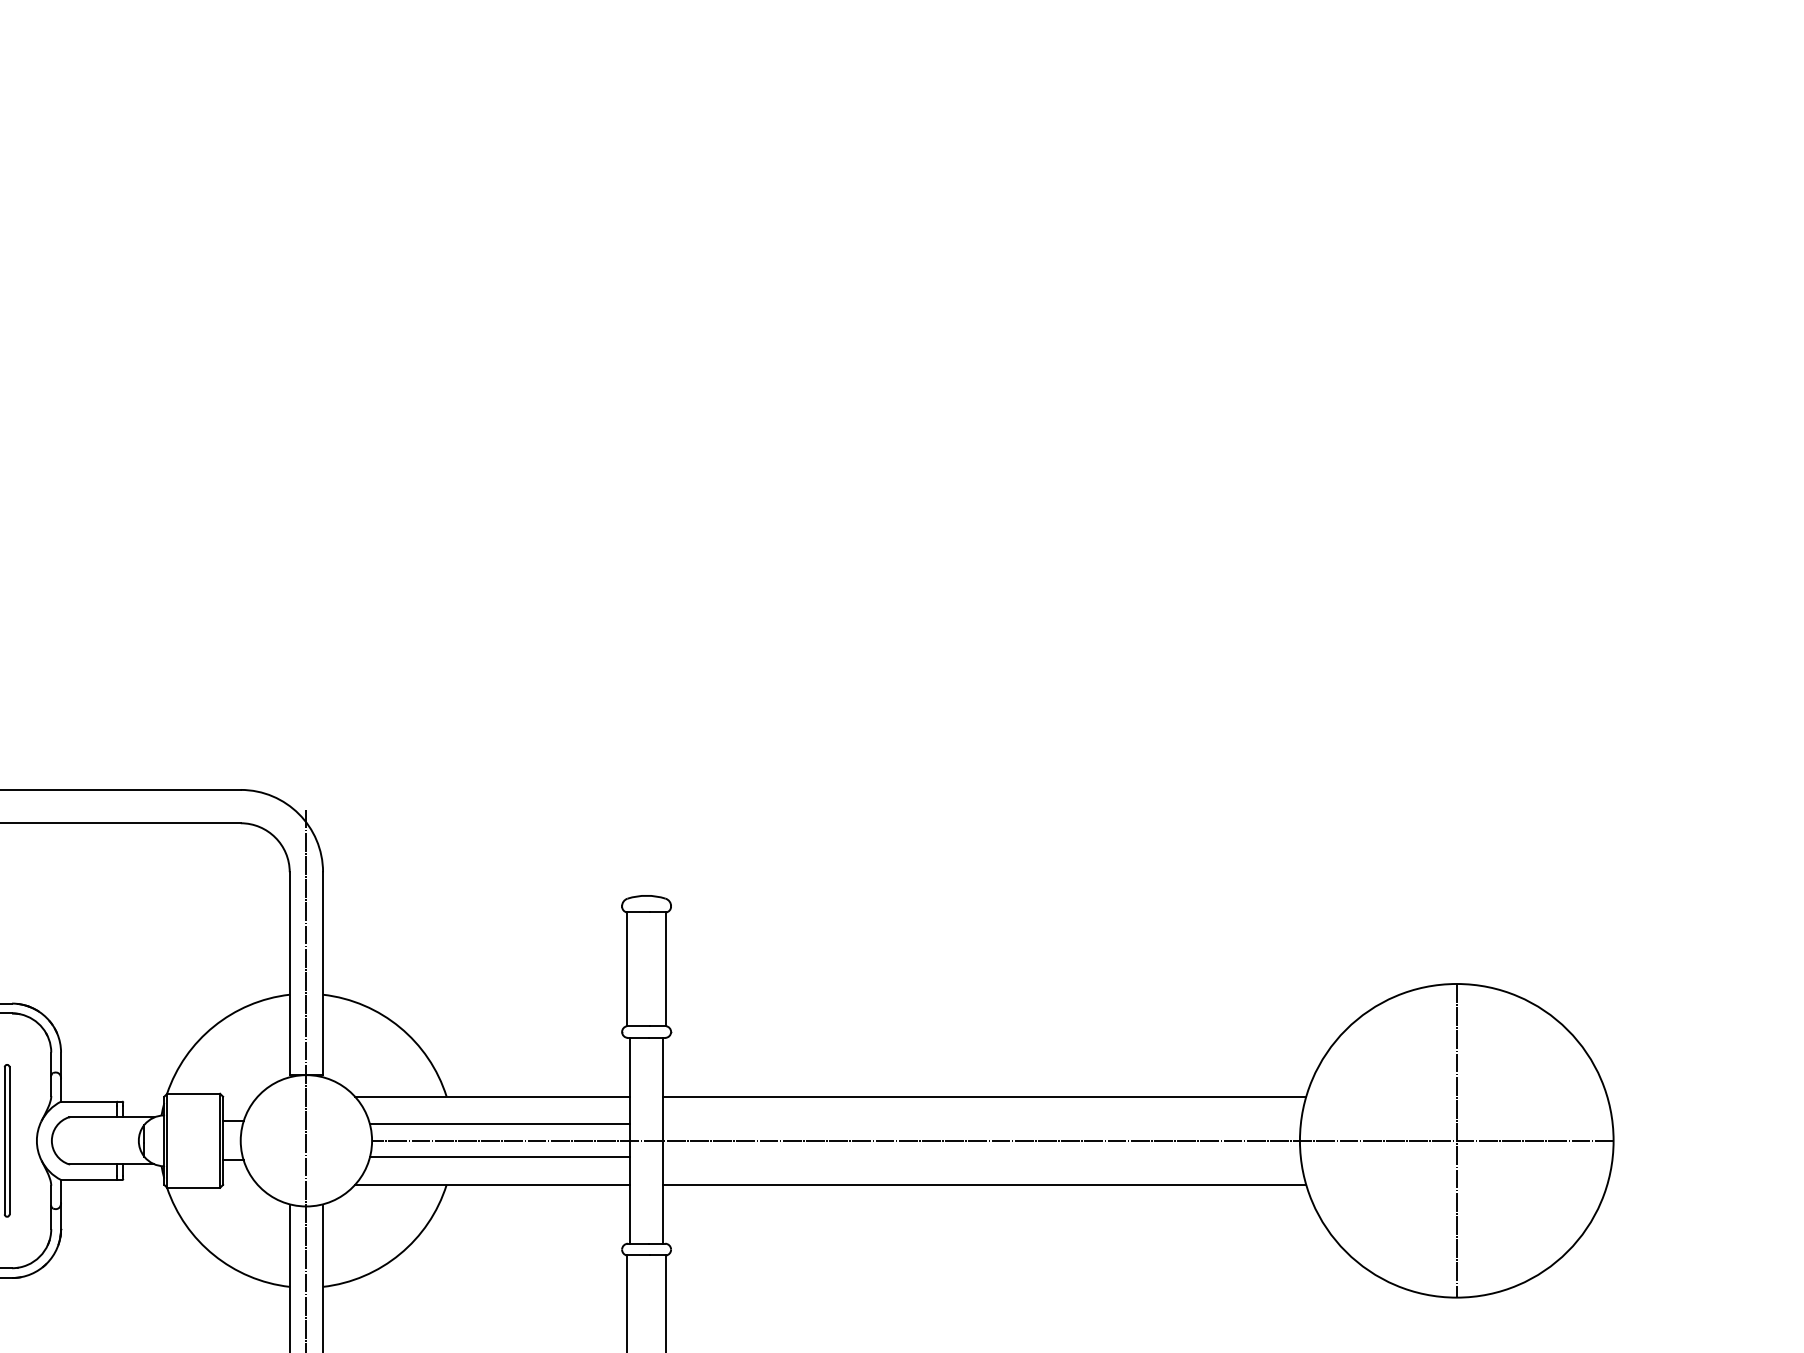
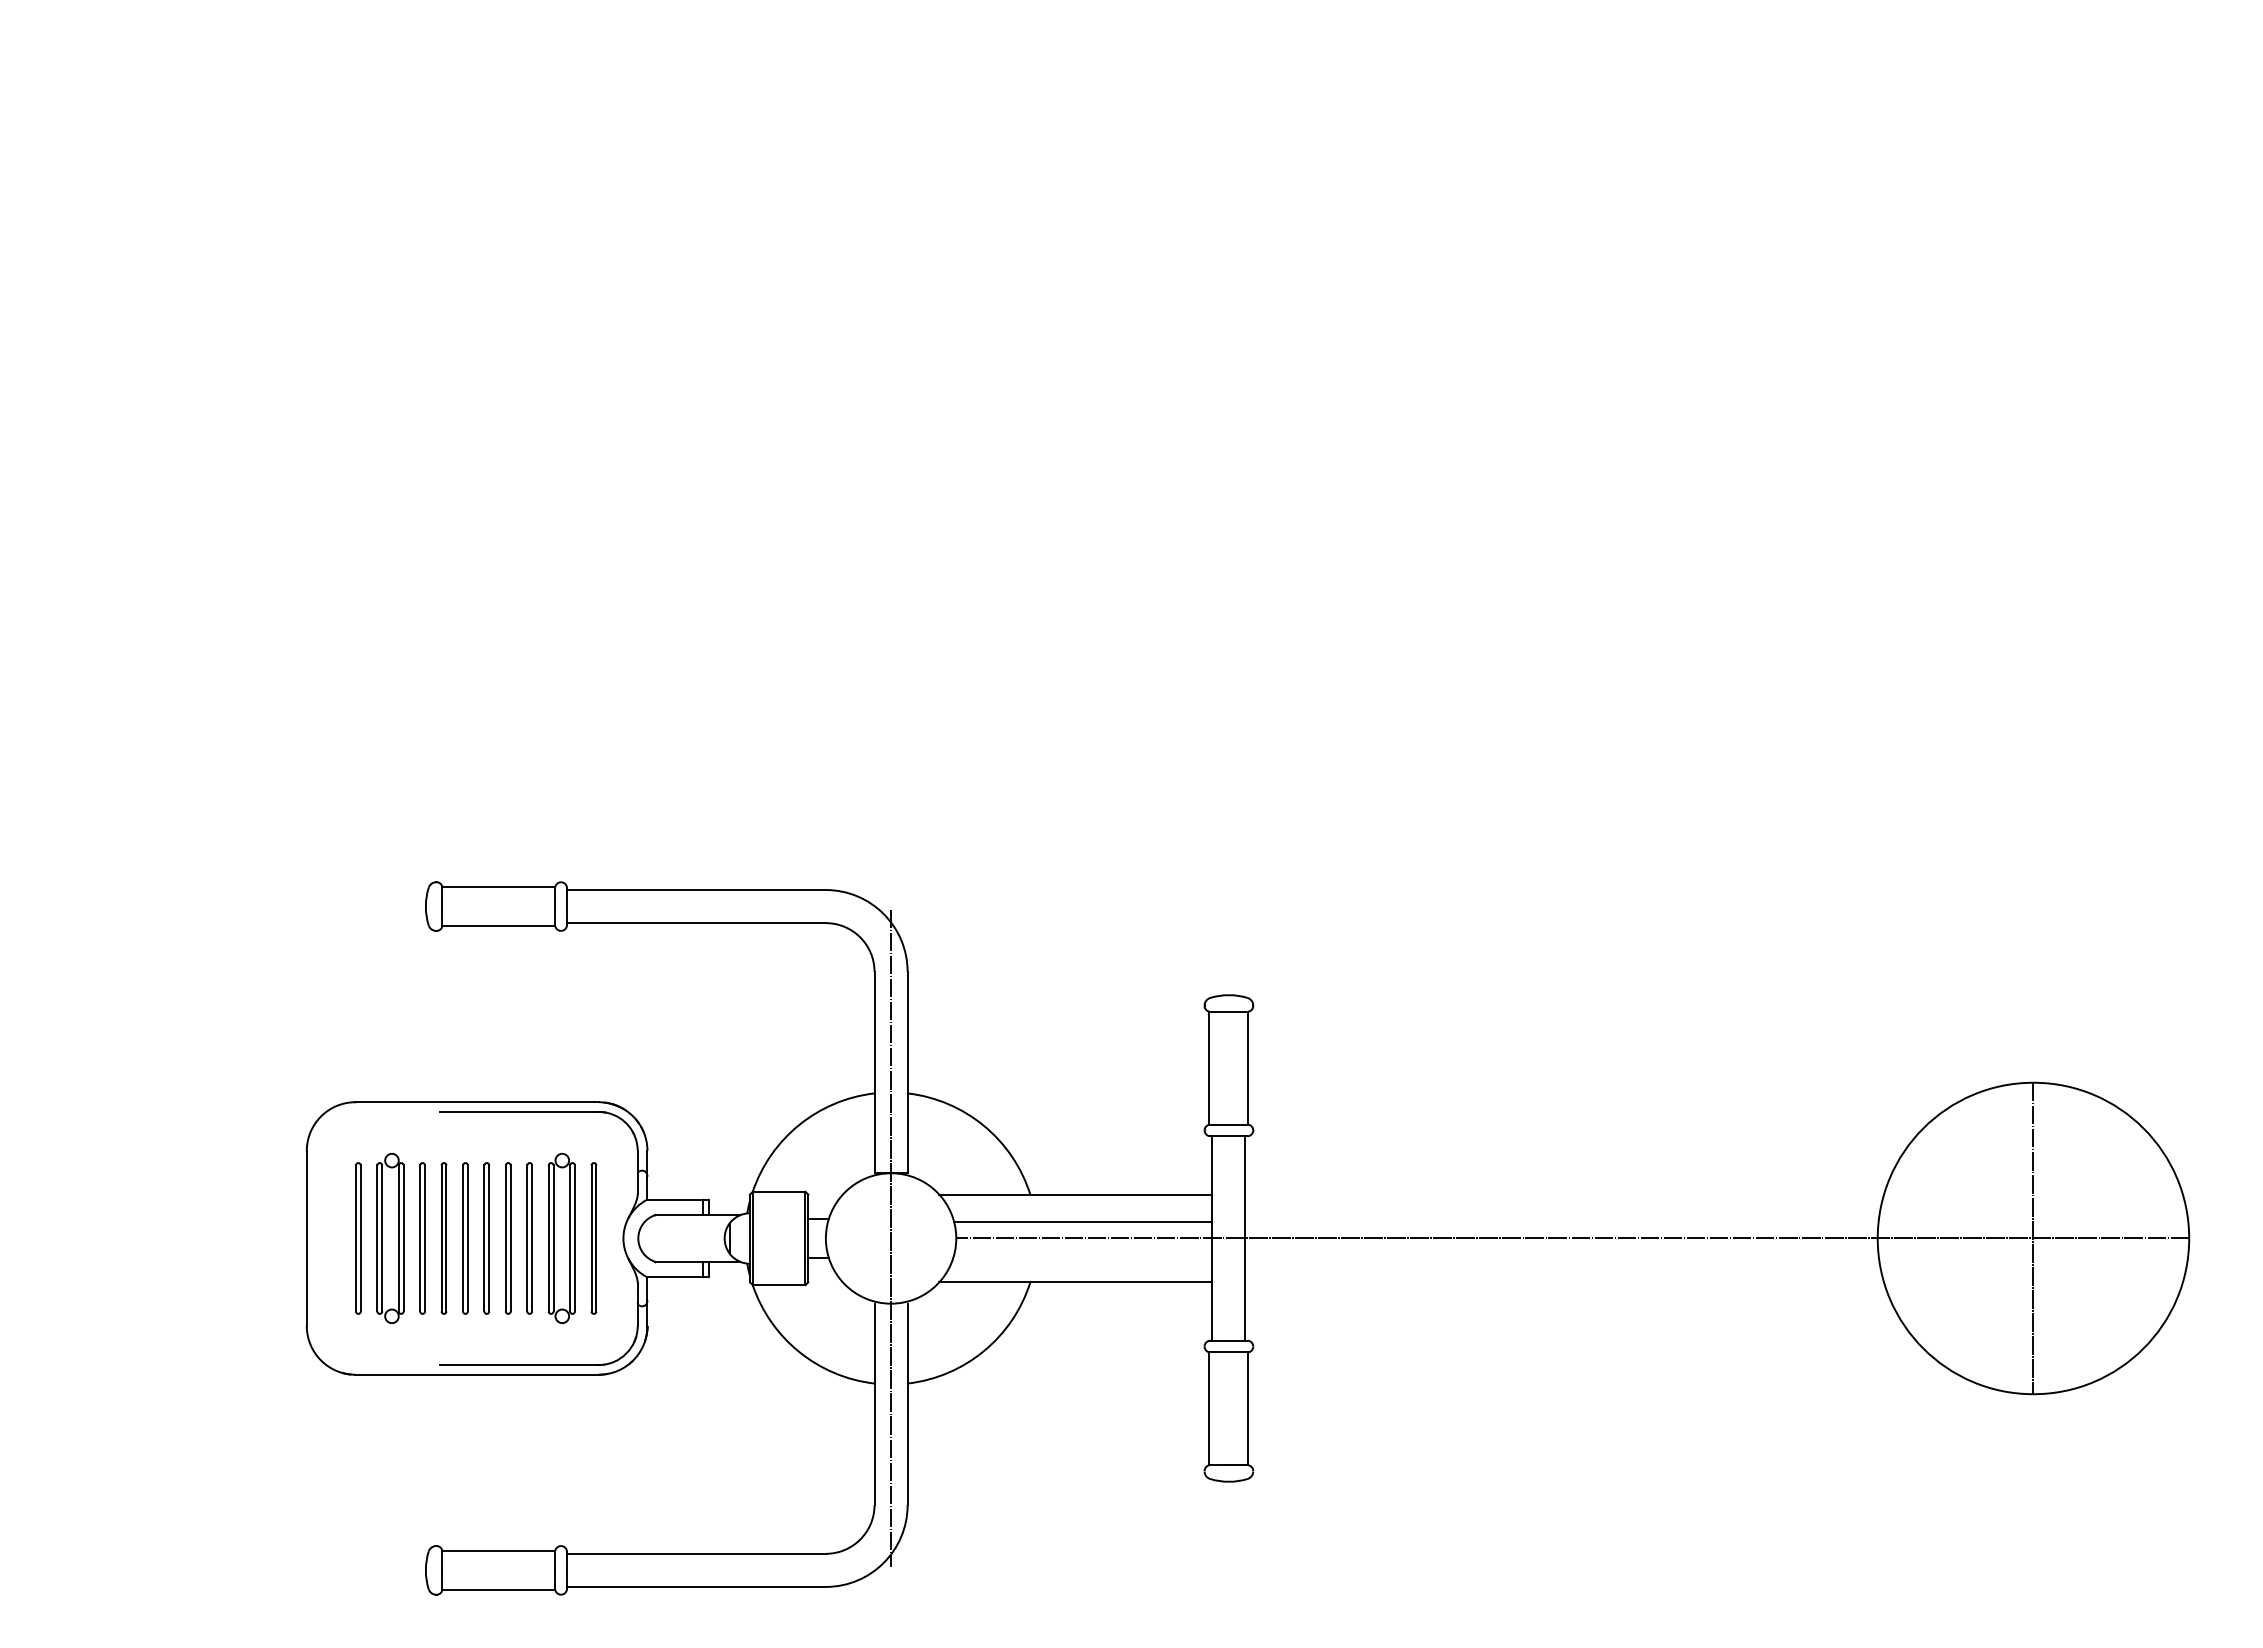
line: (984, 1096) -> (1564, 1194), removed
line: (500, 1157) -> (1083, 1255), removed
line: (984, 1185) -> (1564, 1282), removed

